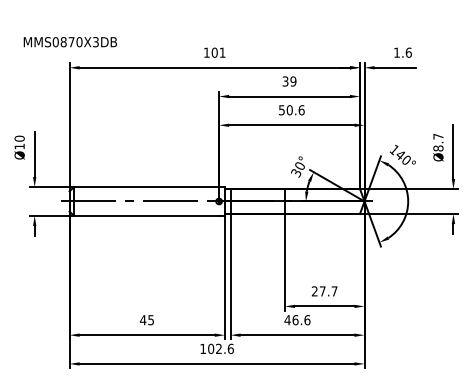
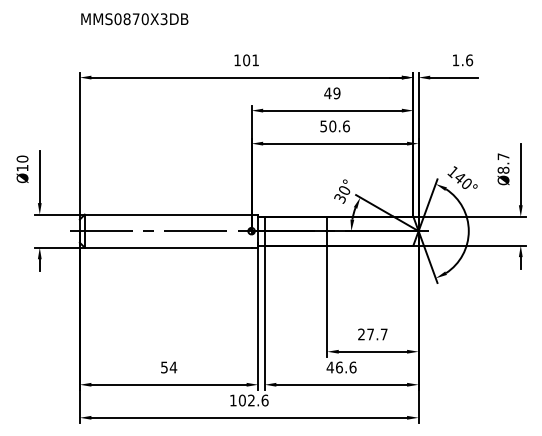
text: (70, 42) -> (134, 19), moved
text: (285, 81) -> (327, 93), 39 -> 49
text: (146, 320) -> (168, 367), 45 -> 54

